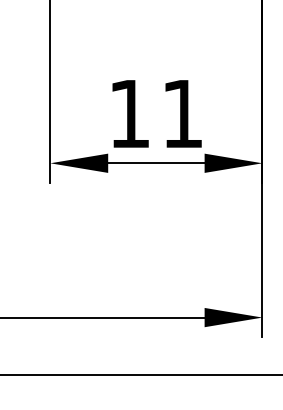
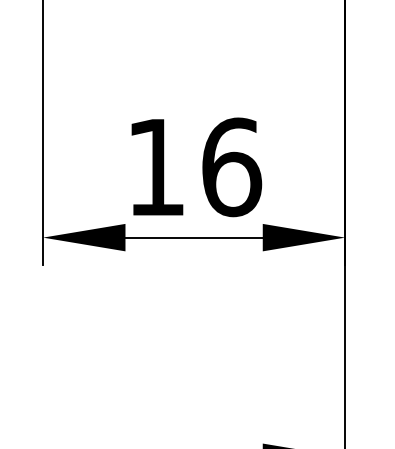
text: (183, 113) -> (232, 166), 11 -> 16

